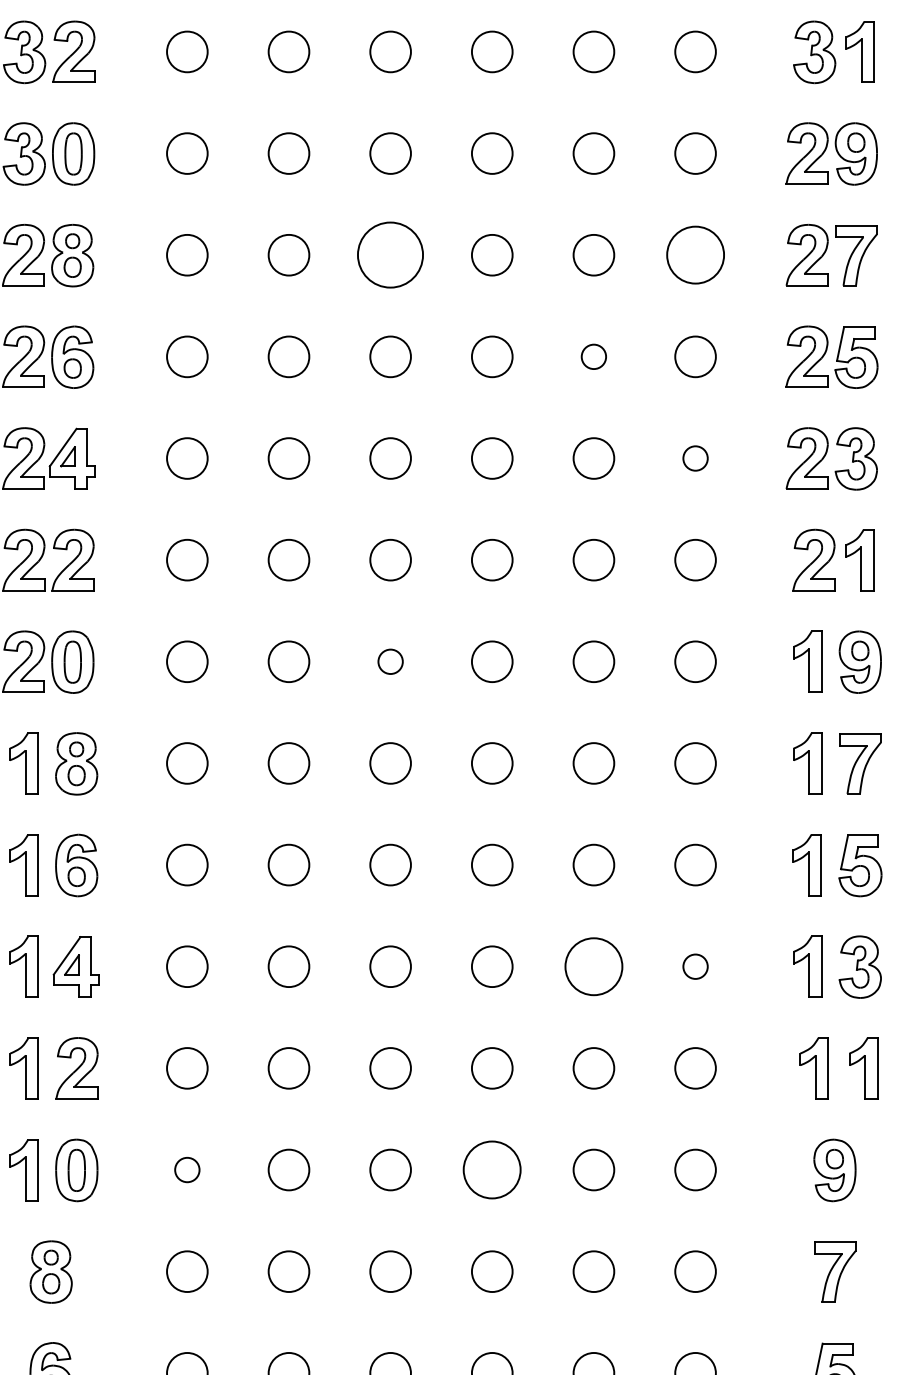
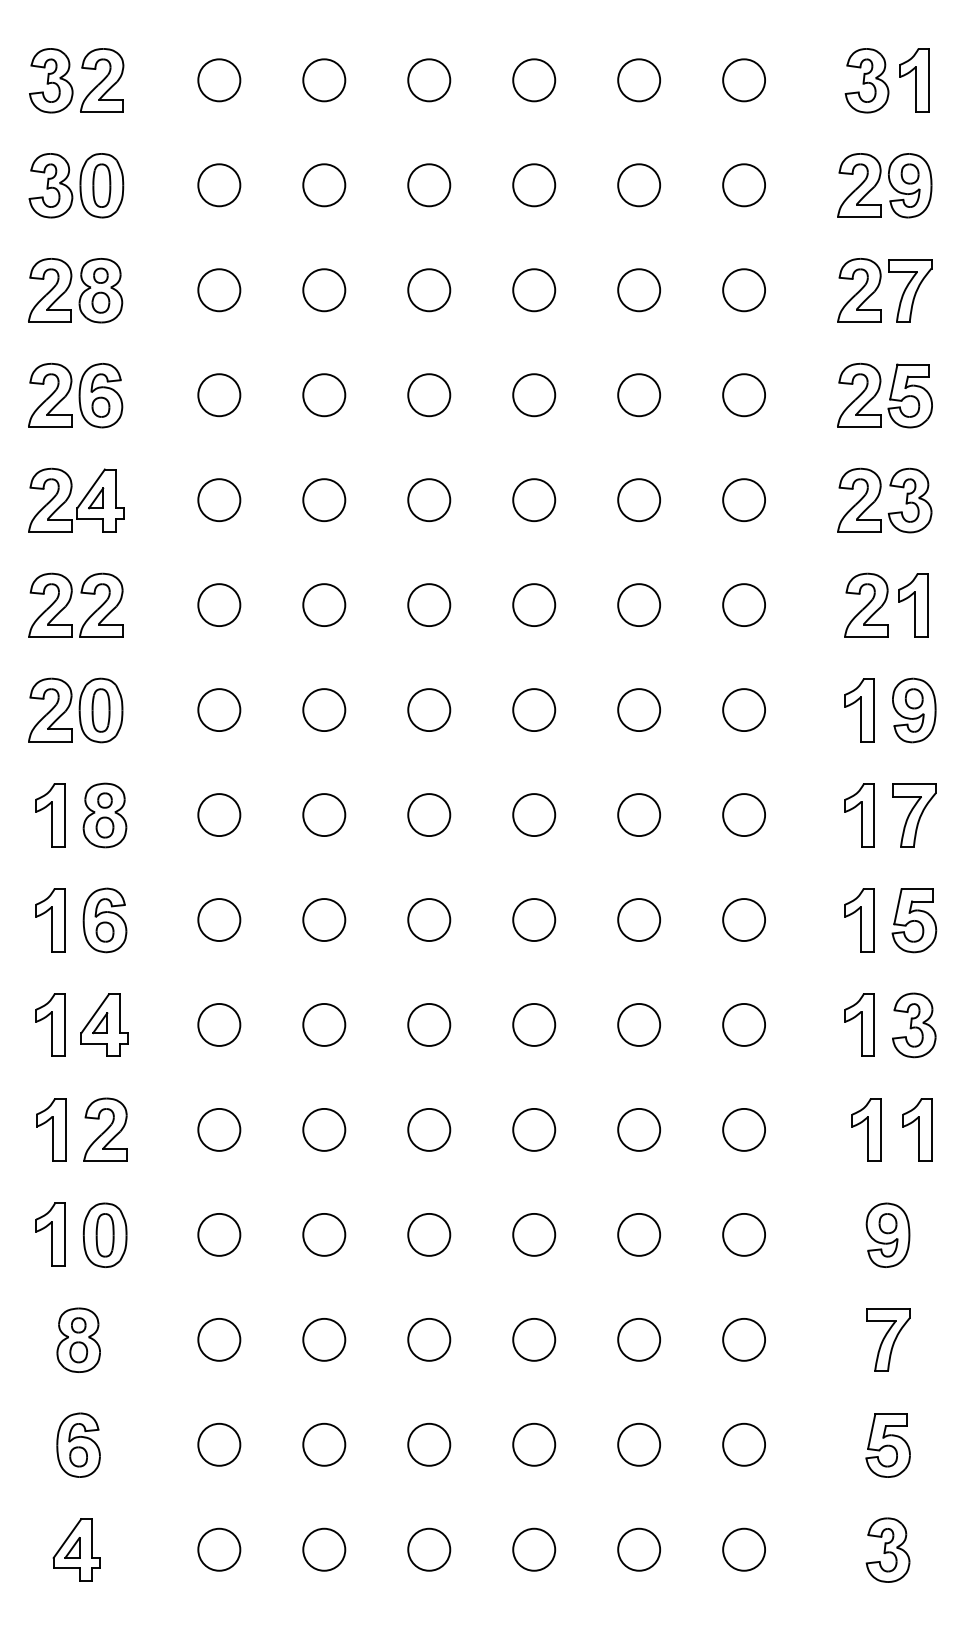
circle: (390, 255) -> (429, 290), size x0.62
circle: (694, 255) -> (743, 290), size x0.71
circle: (594, 357) -> (639, 395), size x1.67
circle: (695, 458) -> (744, 500), size x1.67
circle: (390, 662) -> (429, 710), size x1.67
circle: (594, 966) -> (639, 1024), size x0.71
circle: (695, 966) -> (744, 1024), size x1.67
circle: (187, 1169) -> (219, 1234), size x1.67
circle: (492, 1169) -> (534, 1234), size x0.71

